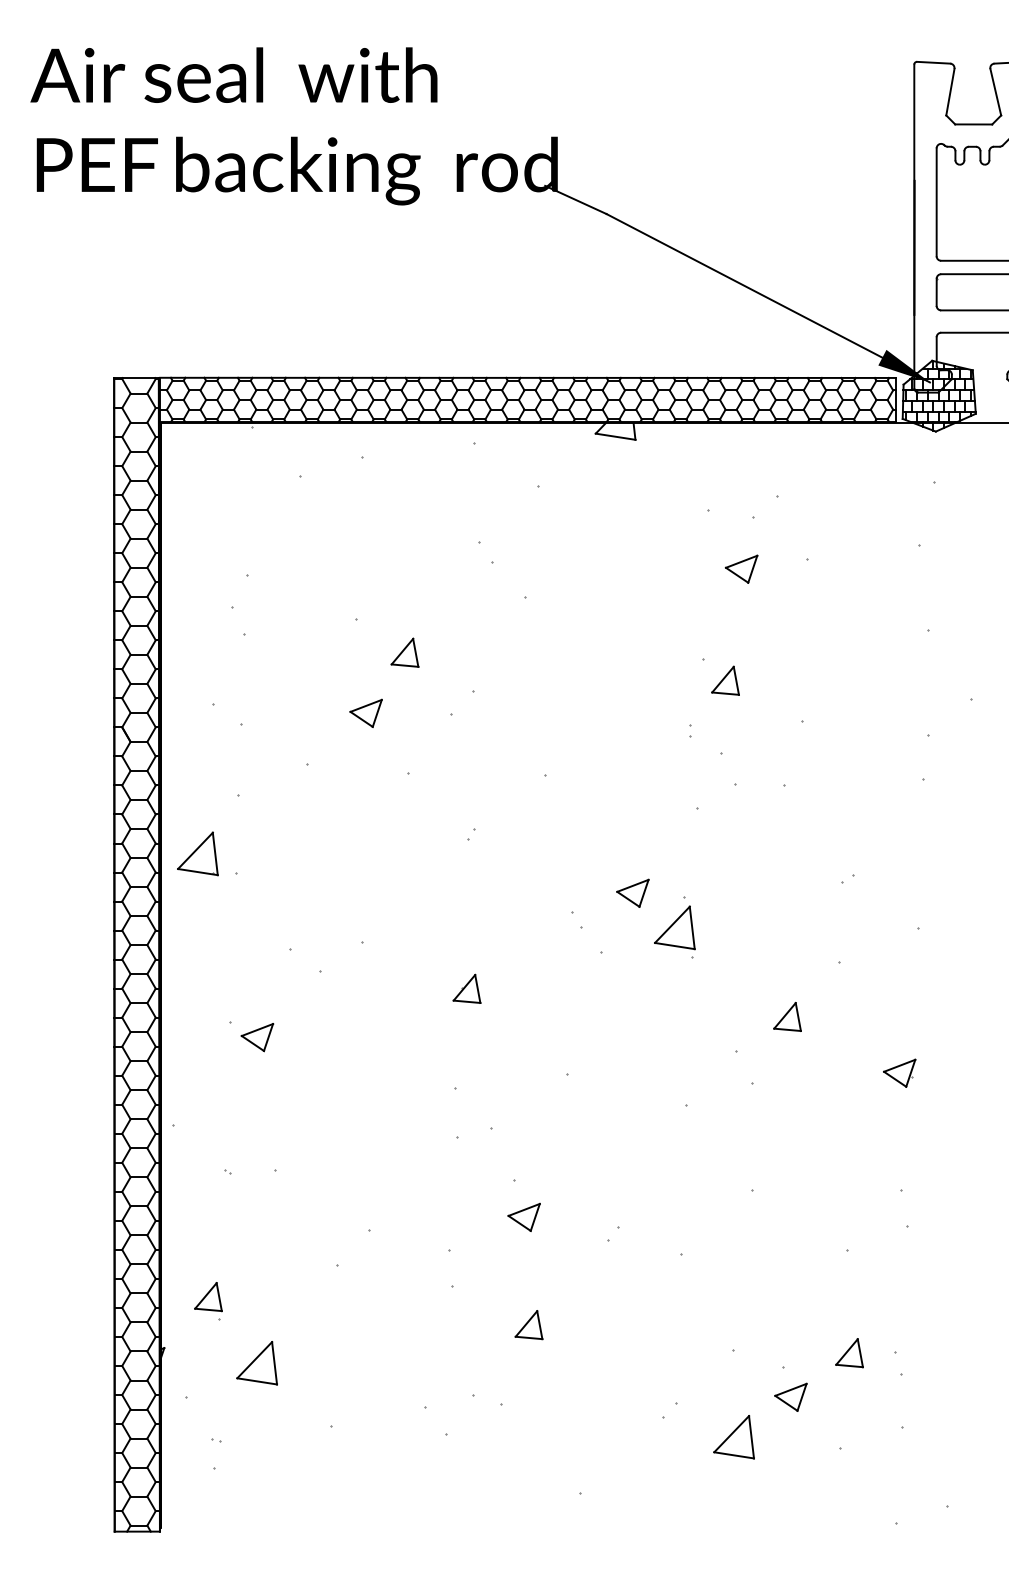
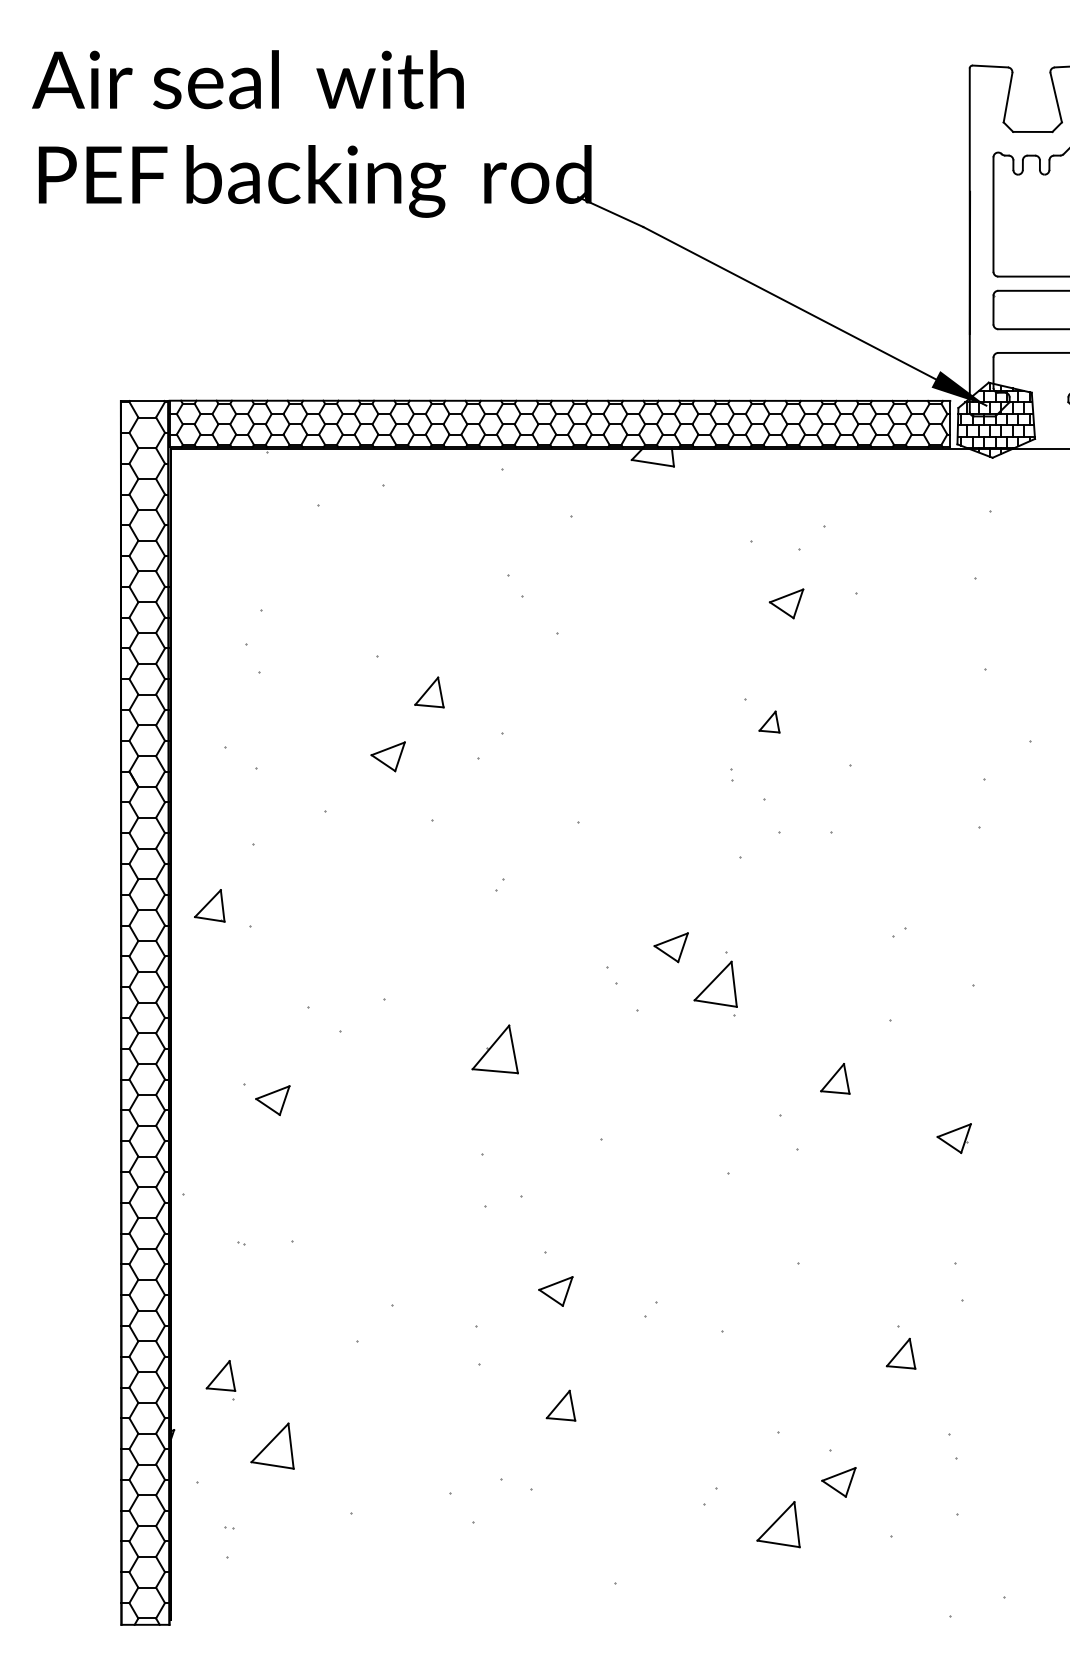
part: (725, 680) -> (769, 721), size x0.7
part: (197, 853) -> (209, 905), size x0.7
part: (466, 988) -> (494, 1048), size x1.6
part: (849, 1353) -> (901, 1354), moved

